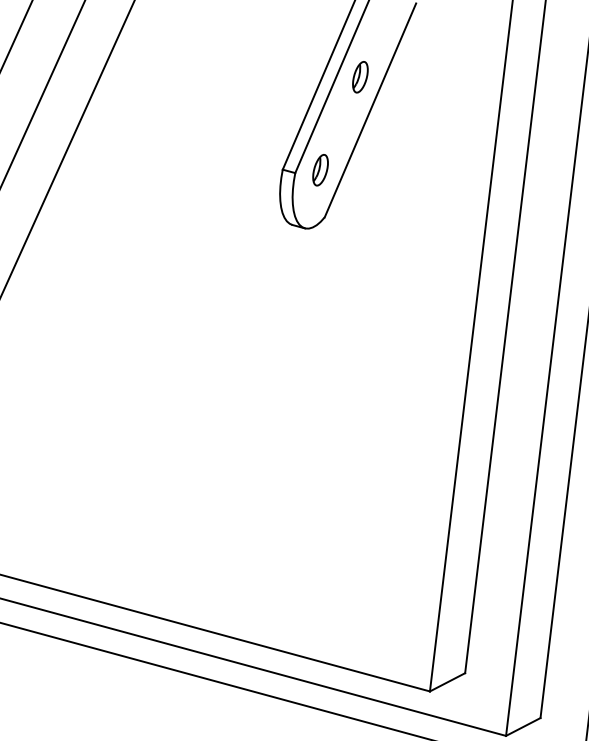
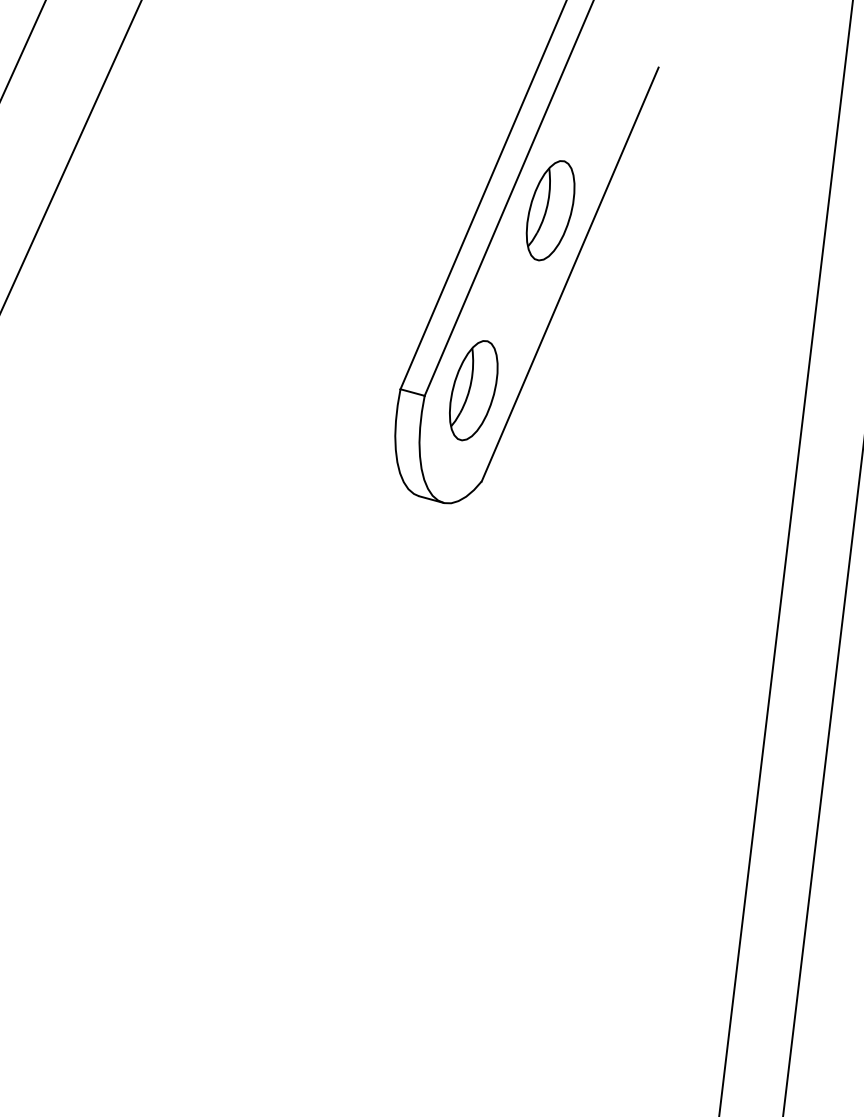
part: (360, 76) -> (550, 208), size x1.67
part: (320, 169) -> (473, 388), size x1.67

